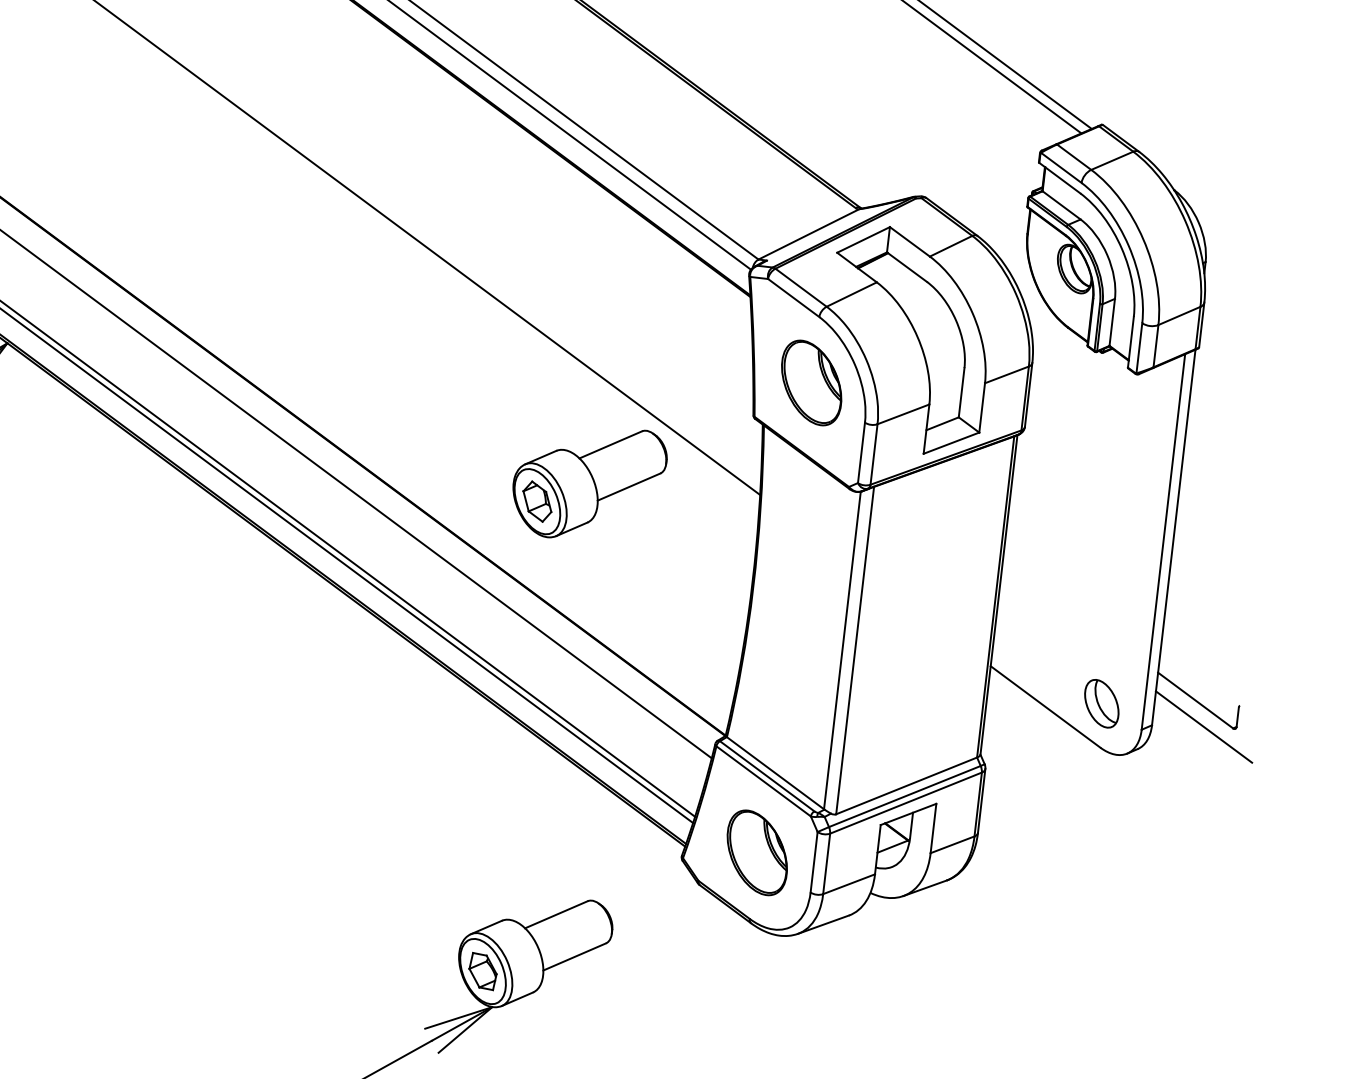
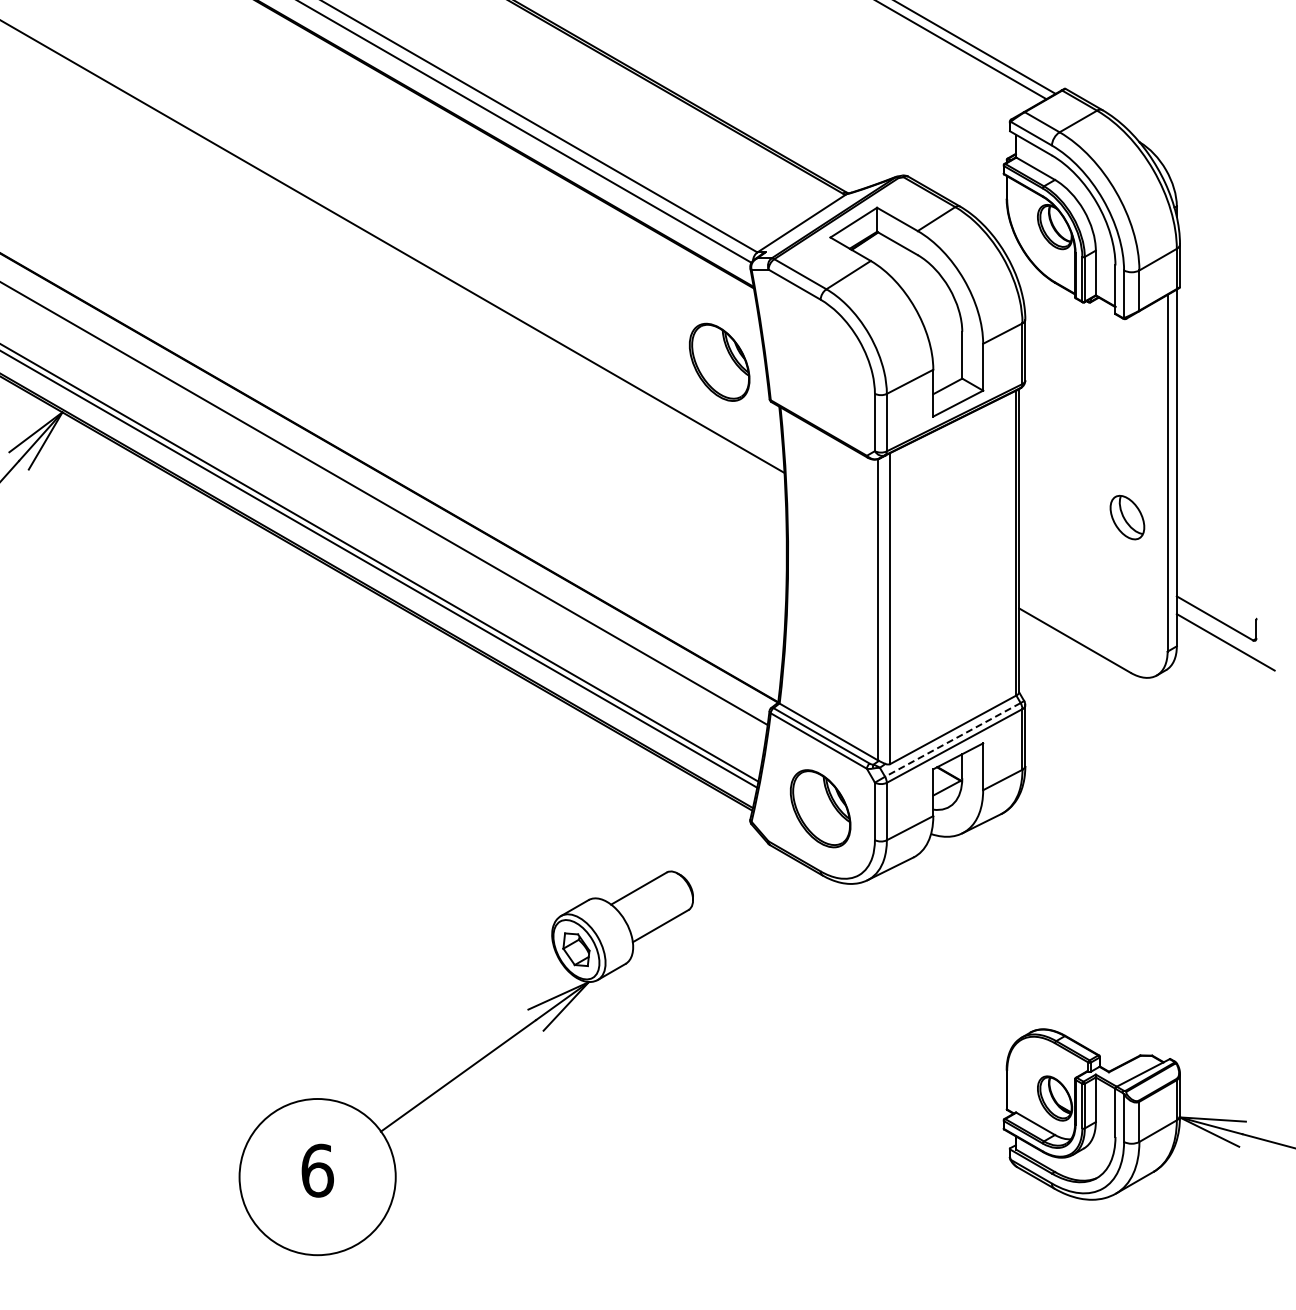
part: (811, 382) -> (719, 361), moved
part: (588, 483) -> (622, 480), removed
part: (1101, 703) -> (1127, 517), moved
line: (904, 797) -> (952, 740), solid -> dashed

